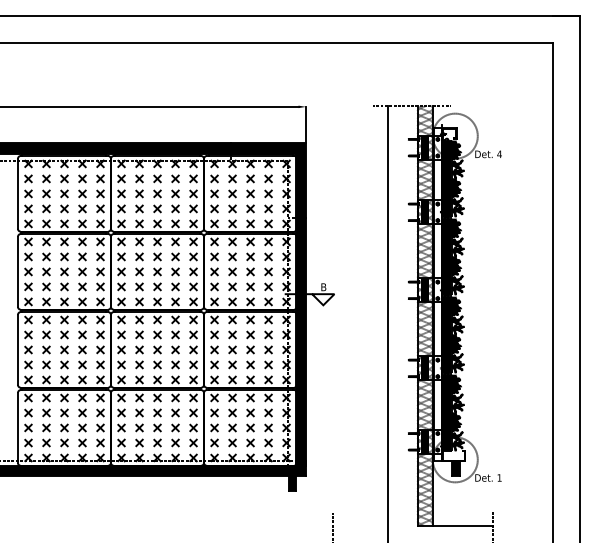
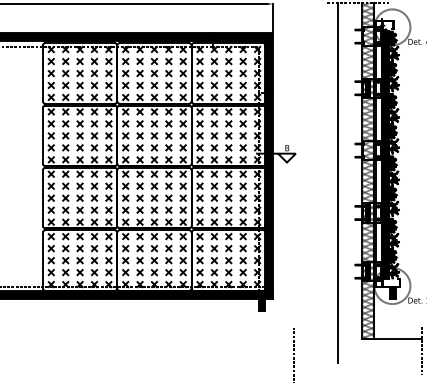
fill: (424, 147) -> (367, 36), removed
fill: (424, 290) -> (367, 150), removed

